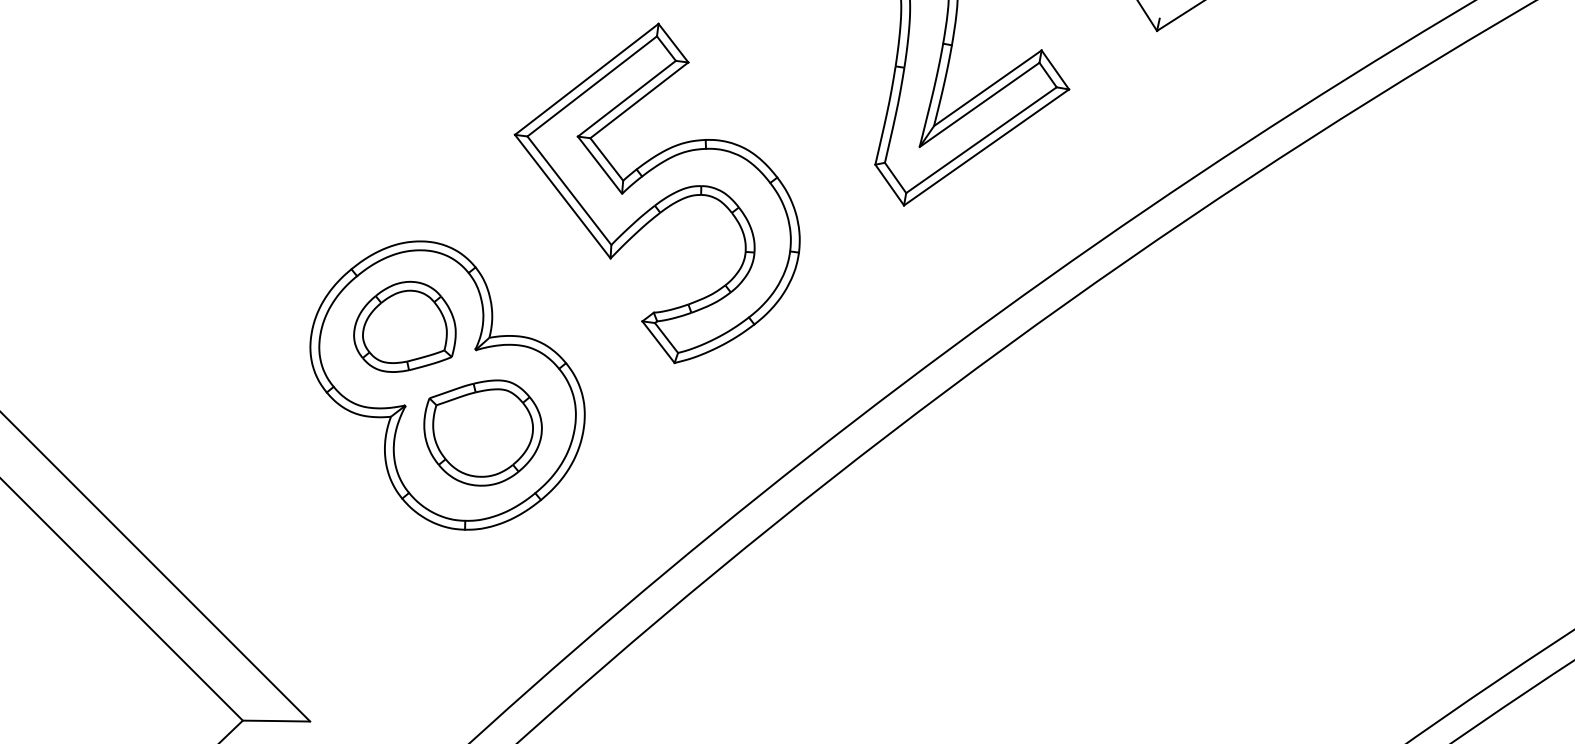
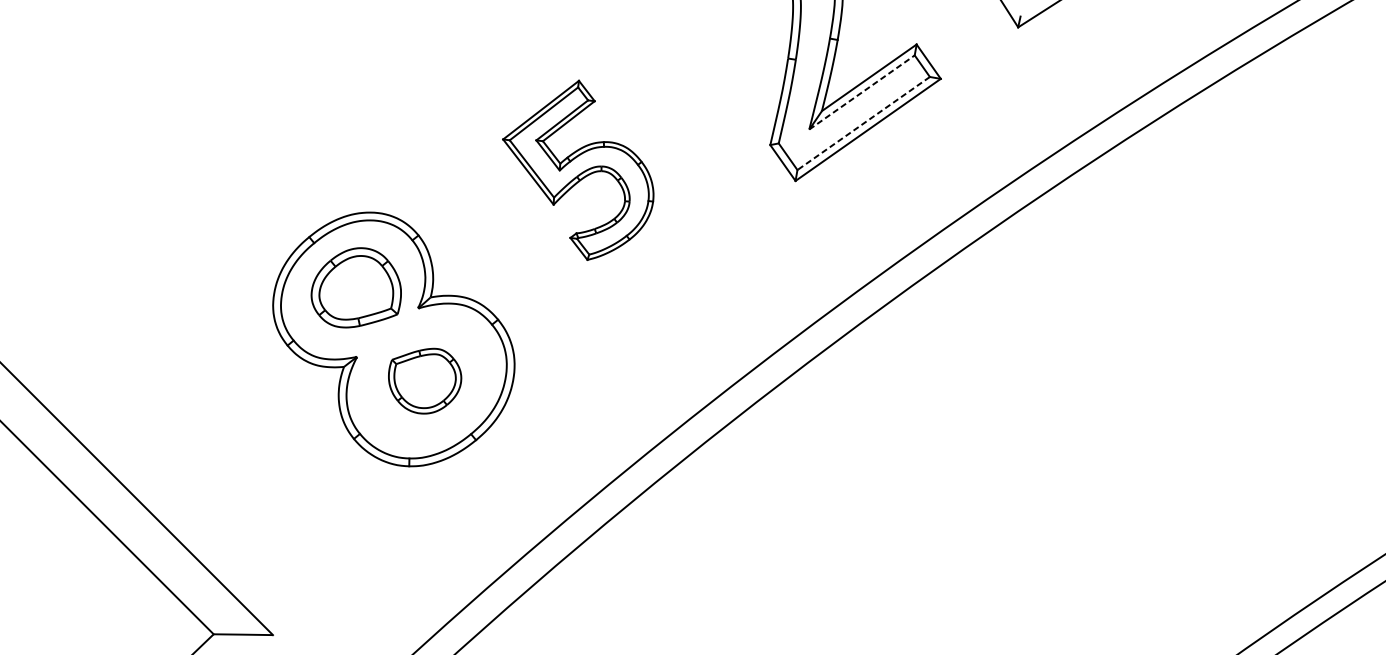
line: (979, 104) -> (861, 92), solid -> dashed
line: (981, 140) -> (863, 123), solid -> dashed
part: (656, 193) -> (577, 170), size x0.6
part: (482, 432) -> (424, 380), size x0.7

